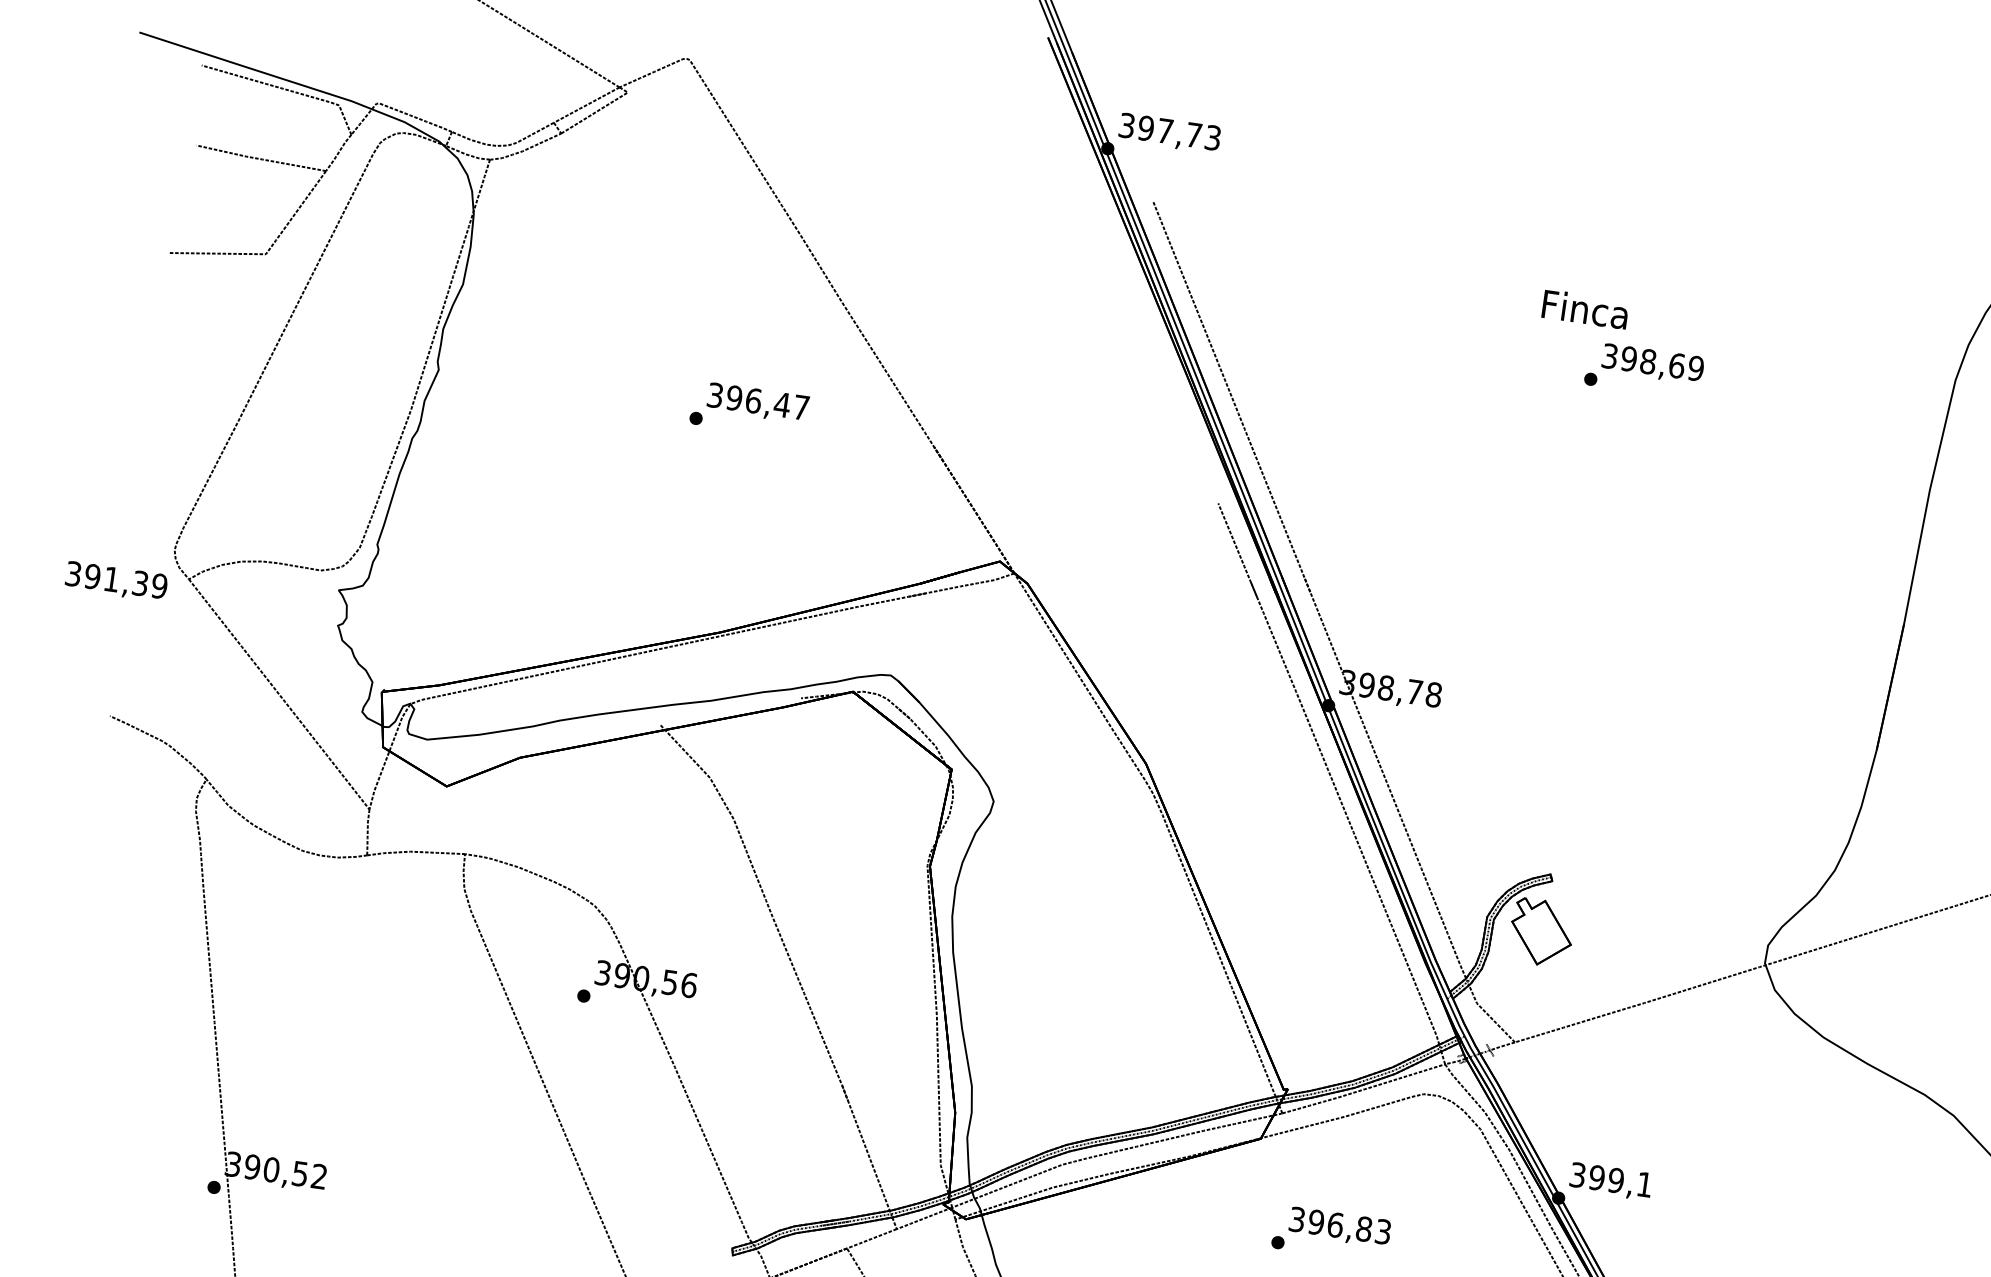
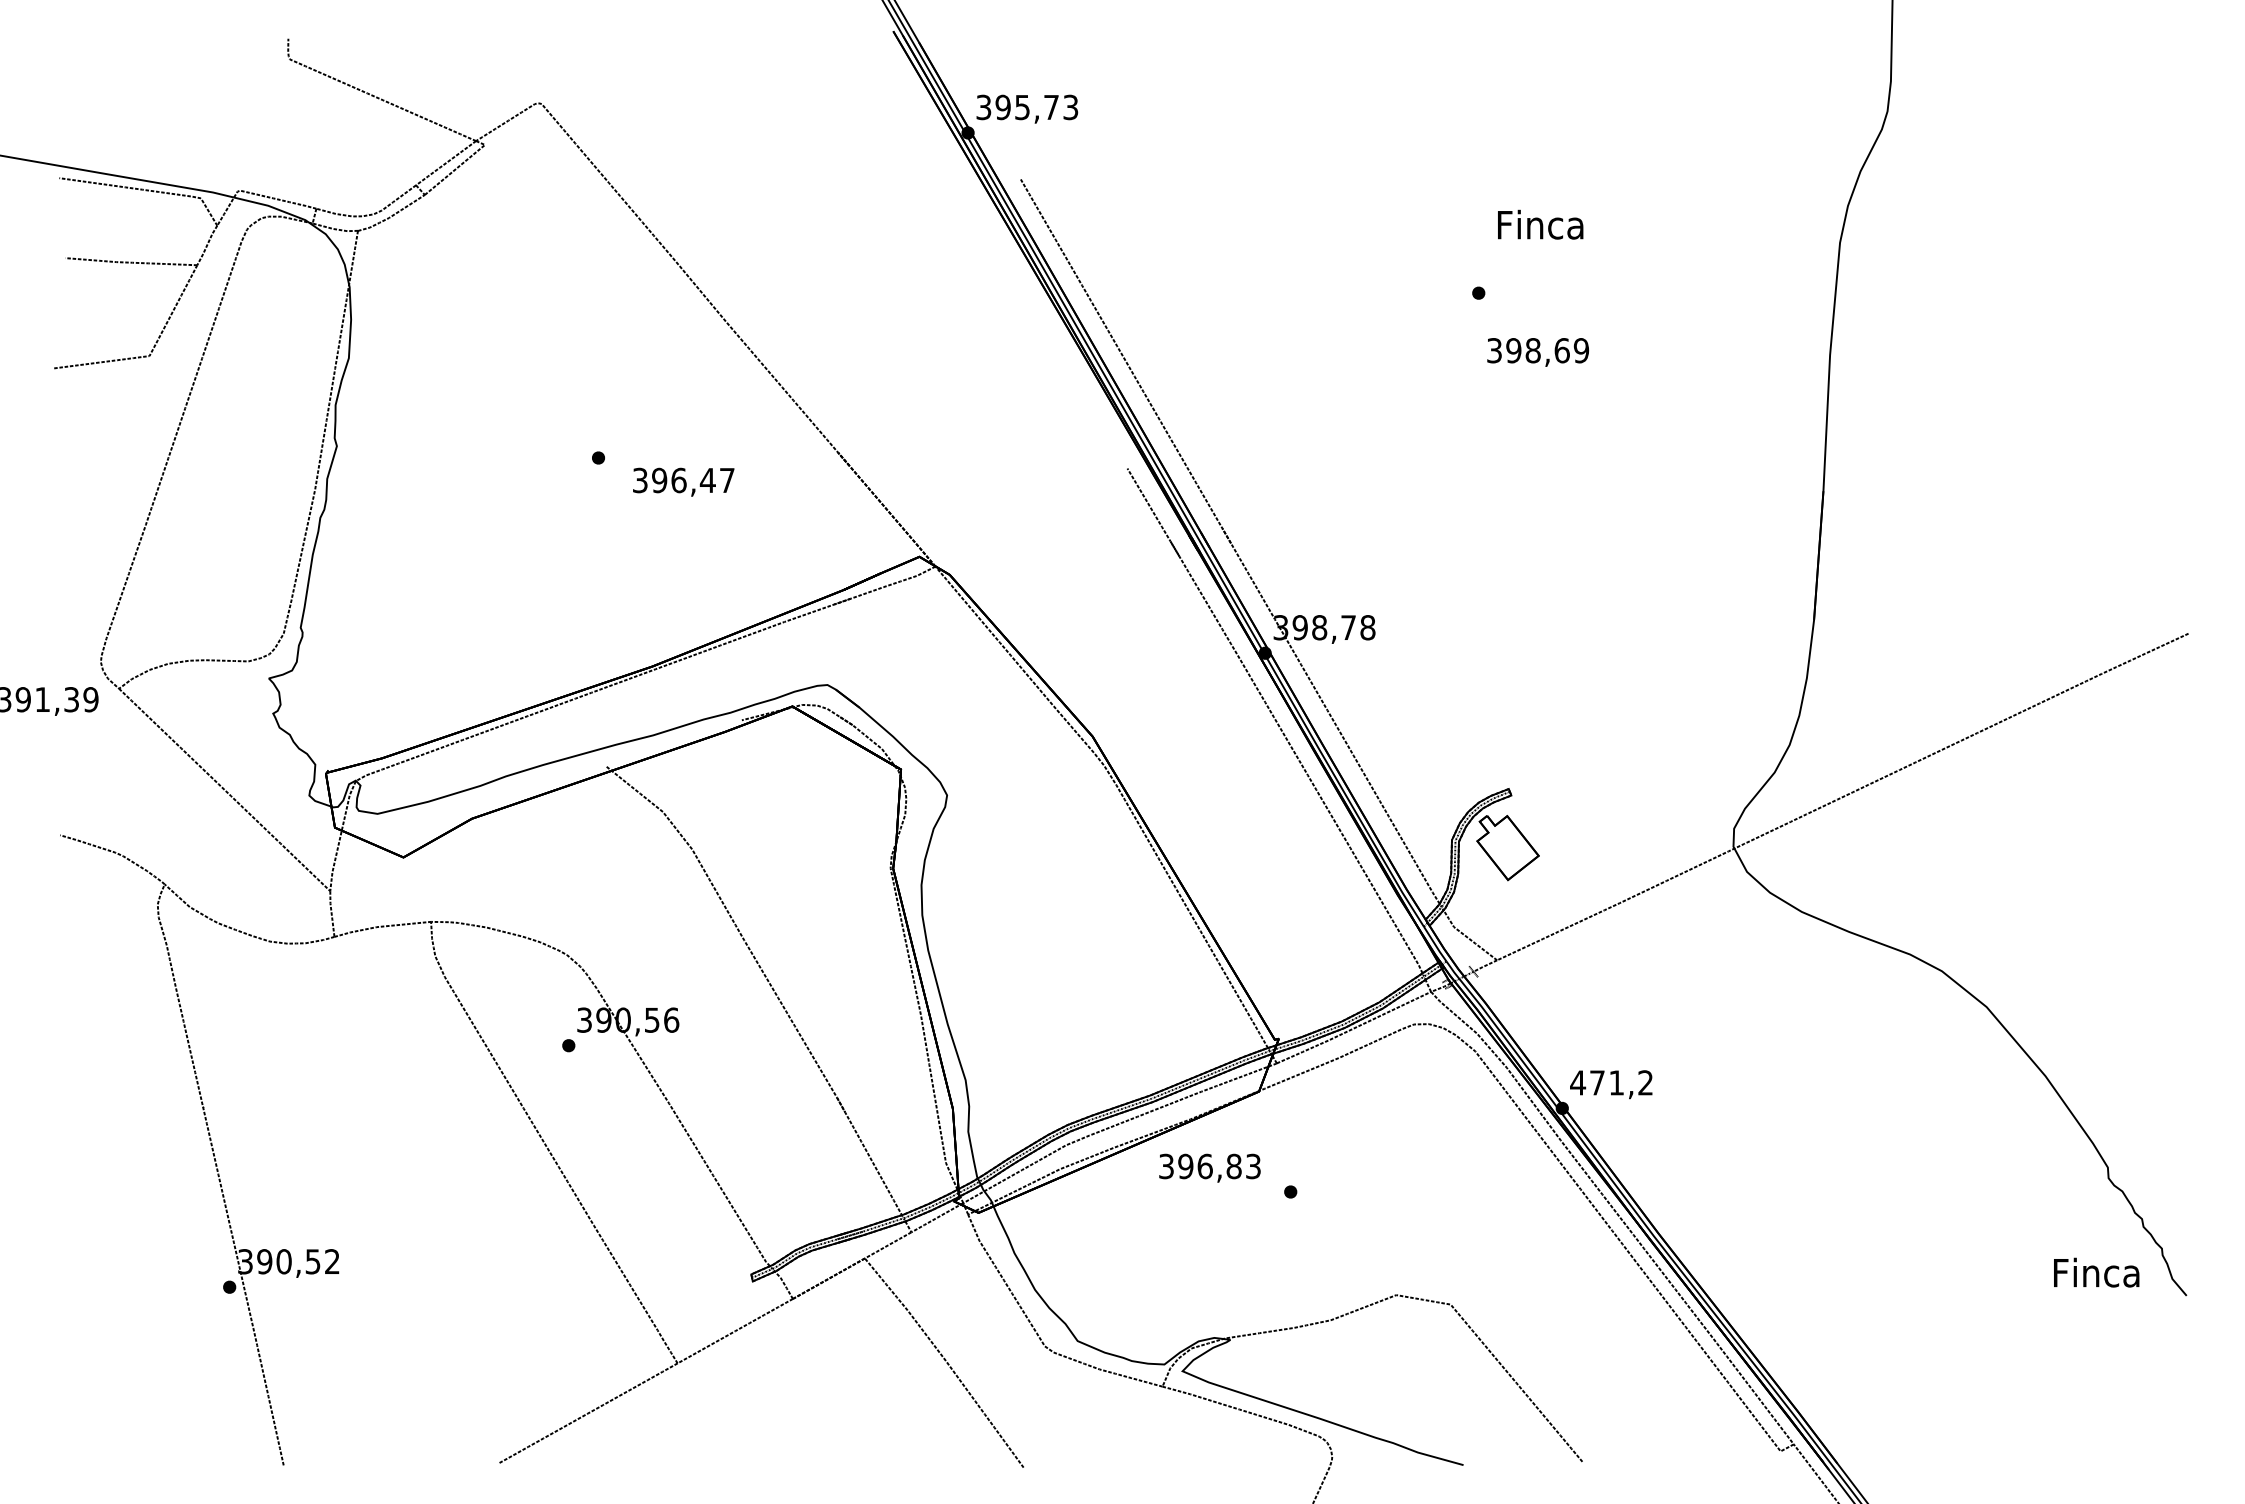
text: (1165, 131) -> (1022, 107), 397,73 -> 395,73
text: (1585, 309) -> (1540, 224), moved
text: (1652, 364) -> (1537, 352), moved
text: (757, 402) -> (683, 481), moved
text: (1610, 1179) -> (1611, 1082), 399,1 -> 471,2
text: (1339, 1226) -> (1209, 1167), moved

